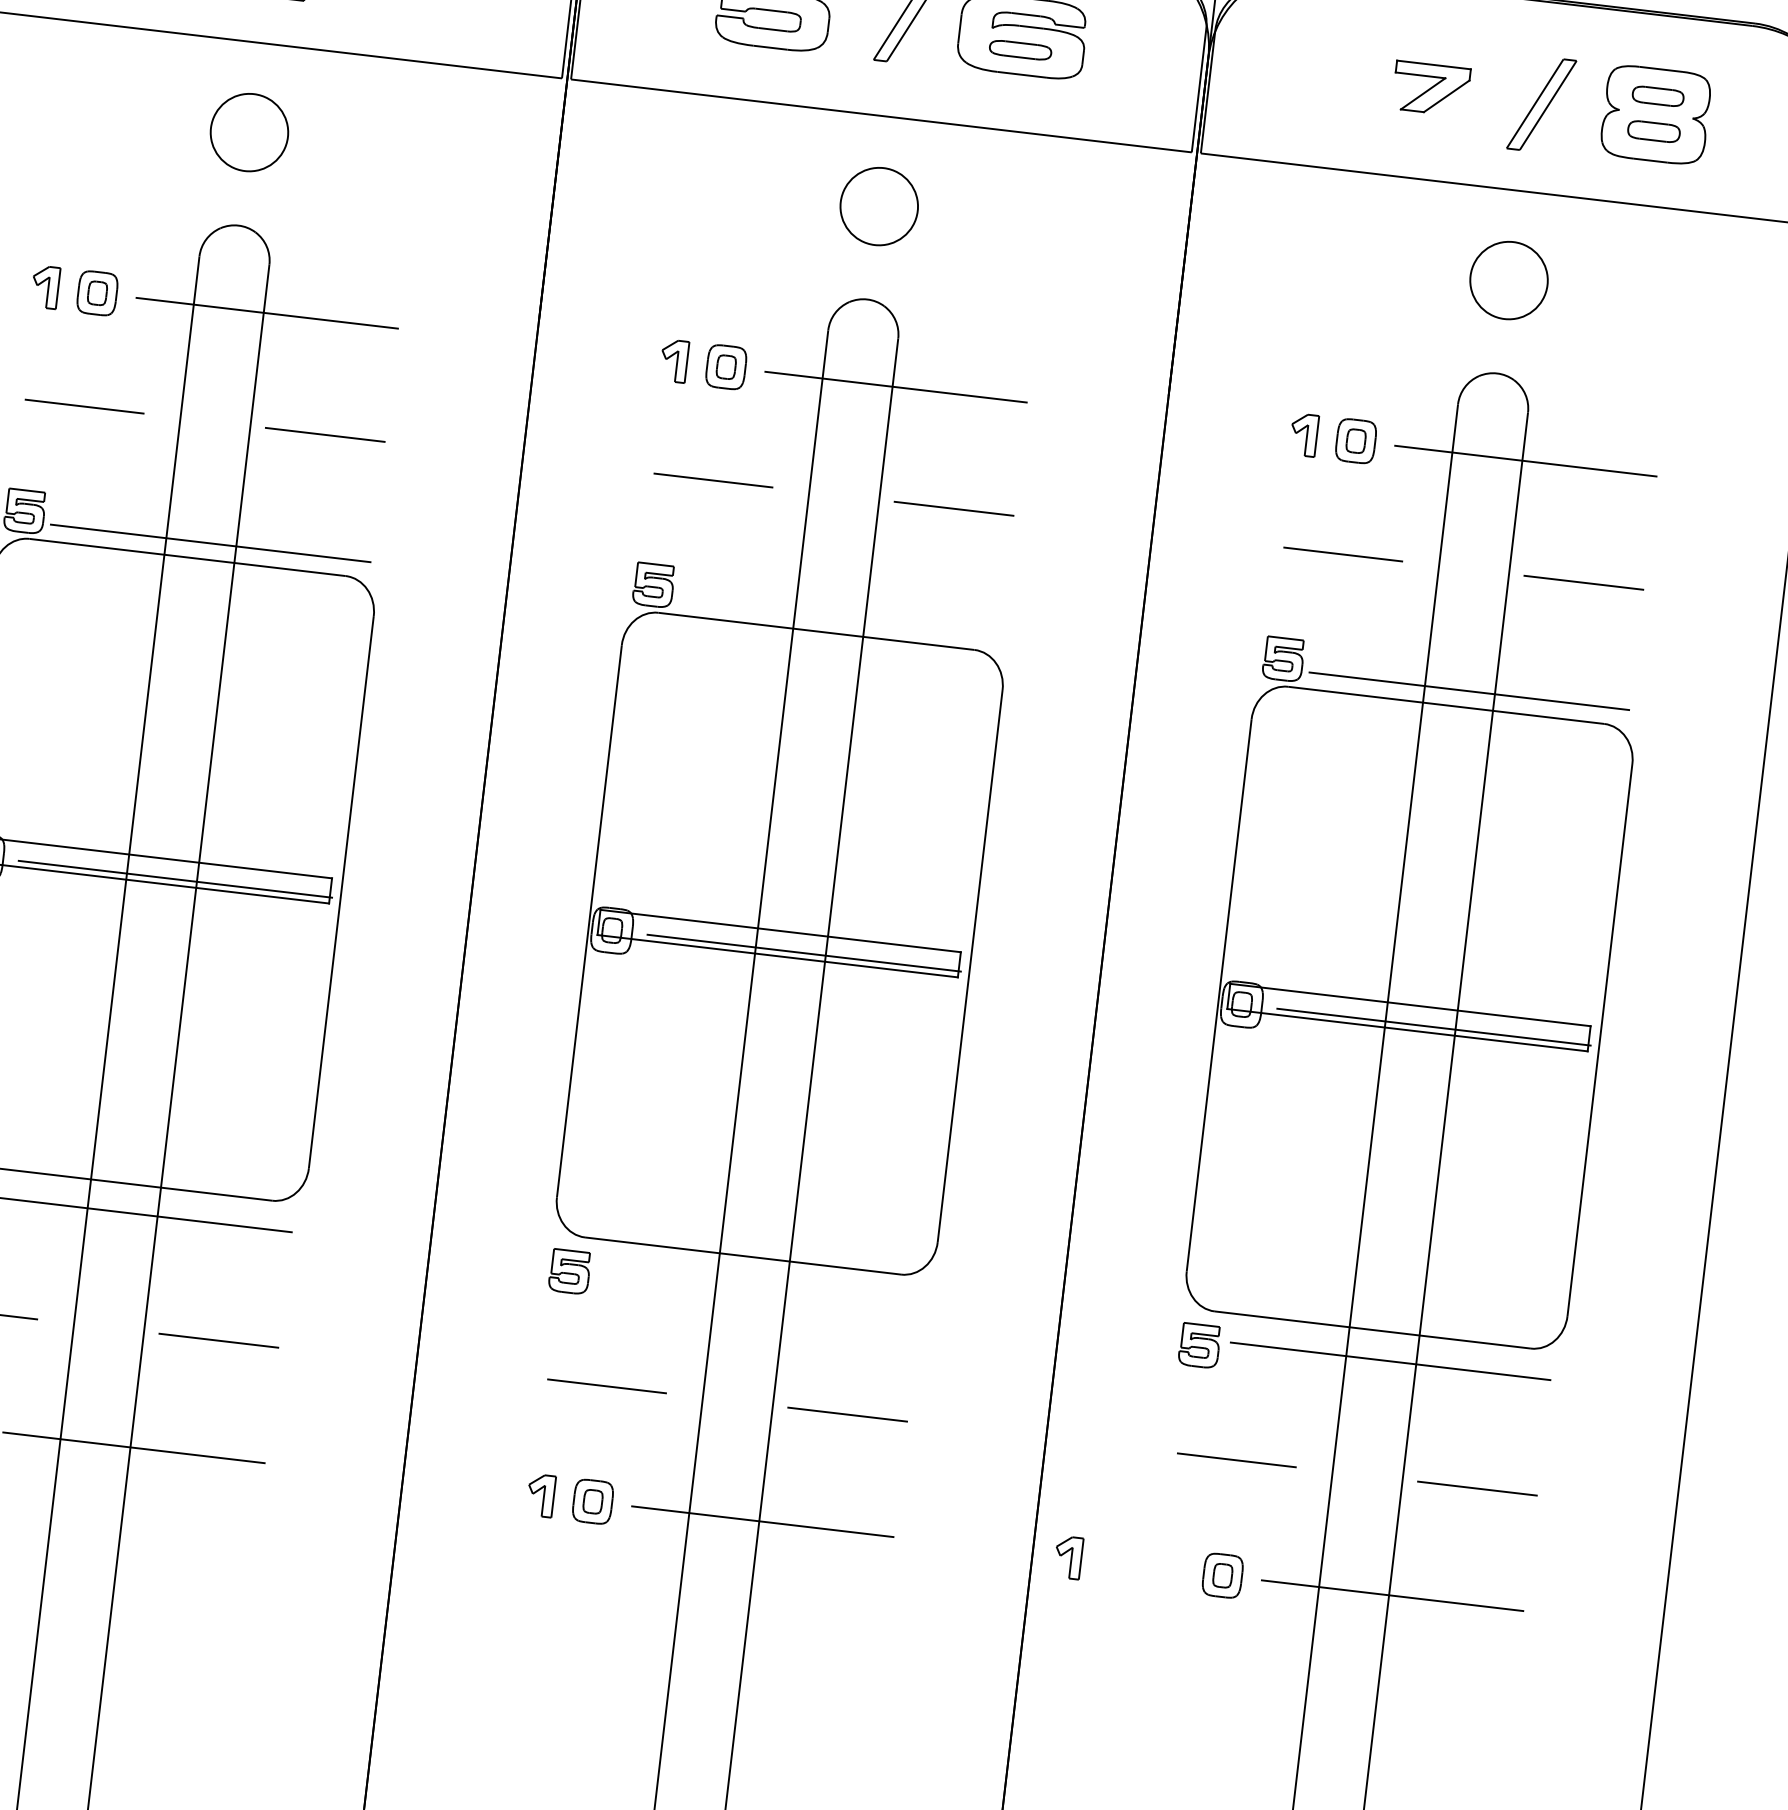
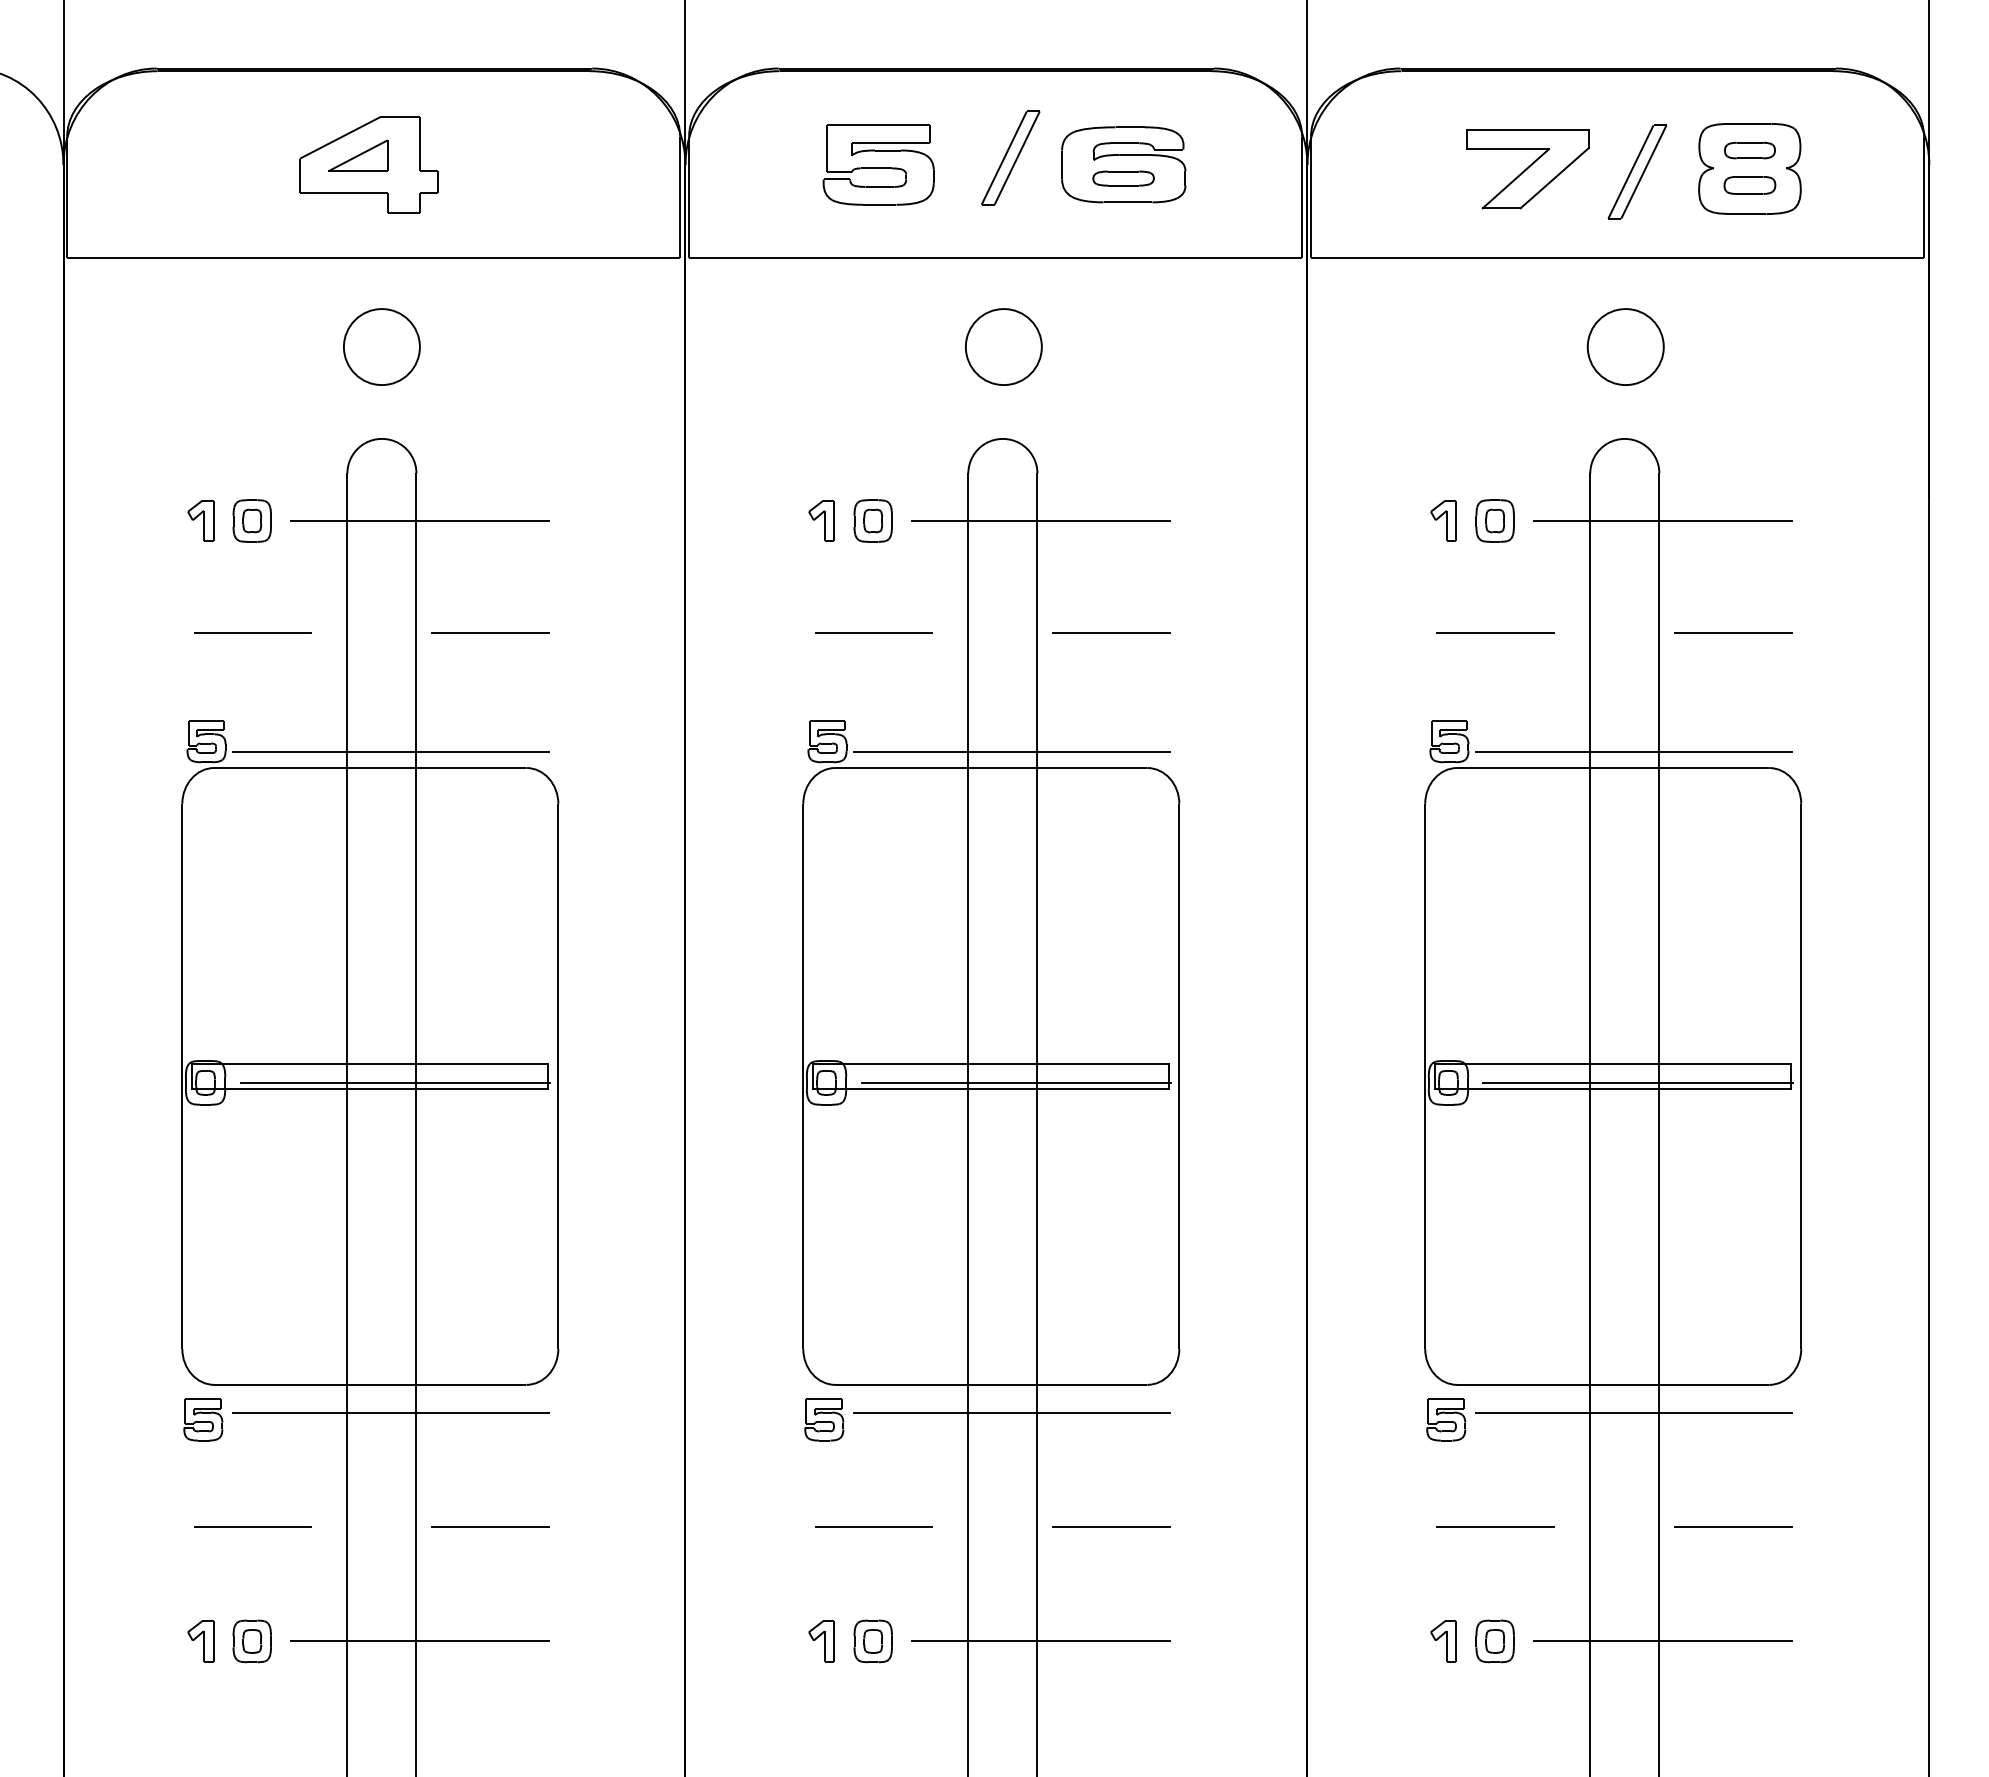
part: (1430, 89) -> (1527, 169), size x1.67
line: (838, 617) -> (1011, 751), added
line: (760, 1287) -> (1011, 1413), added
part: (1068, 1557) -> (1443, 1641), moved

